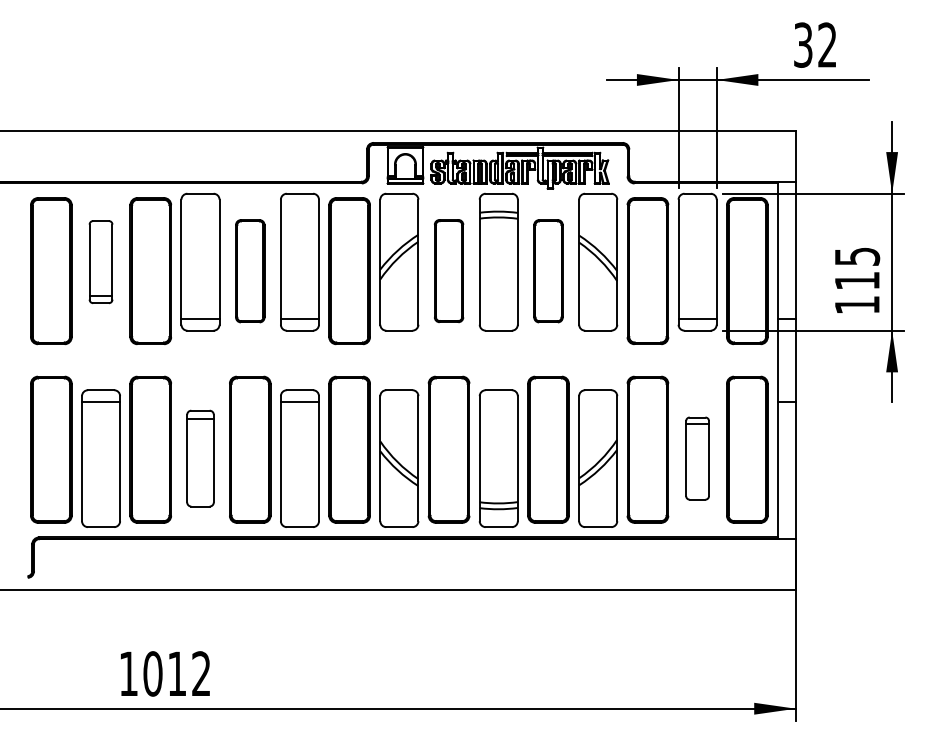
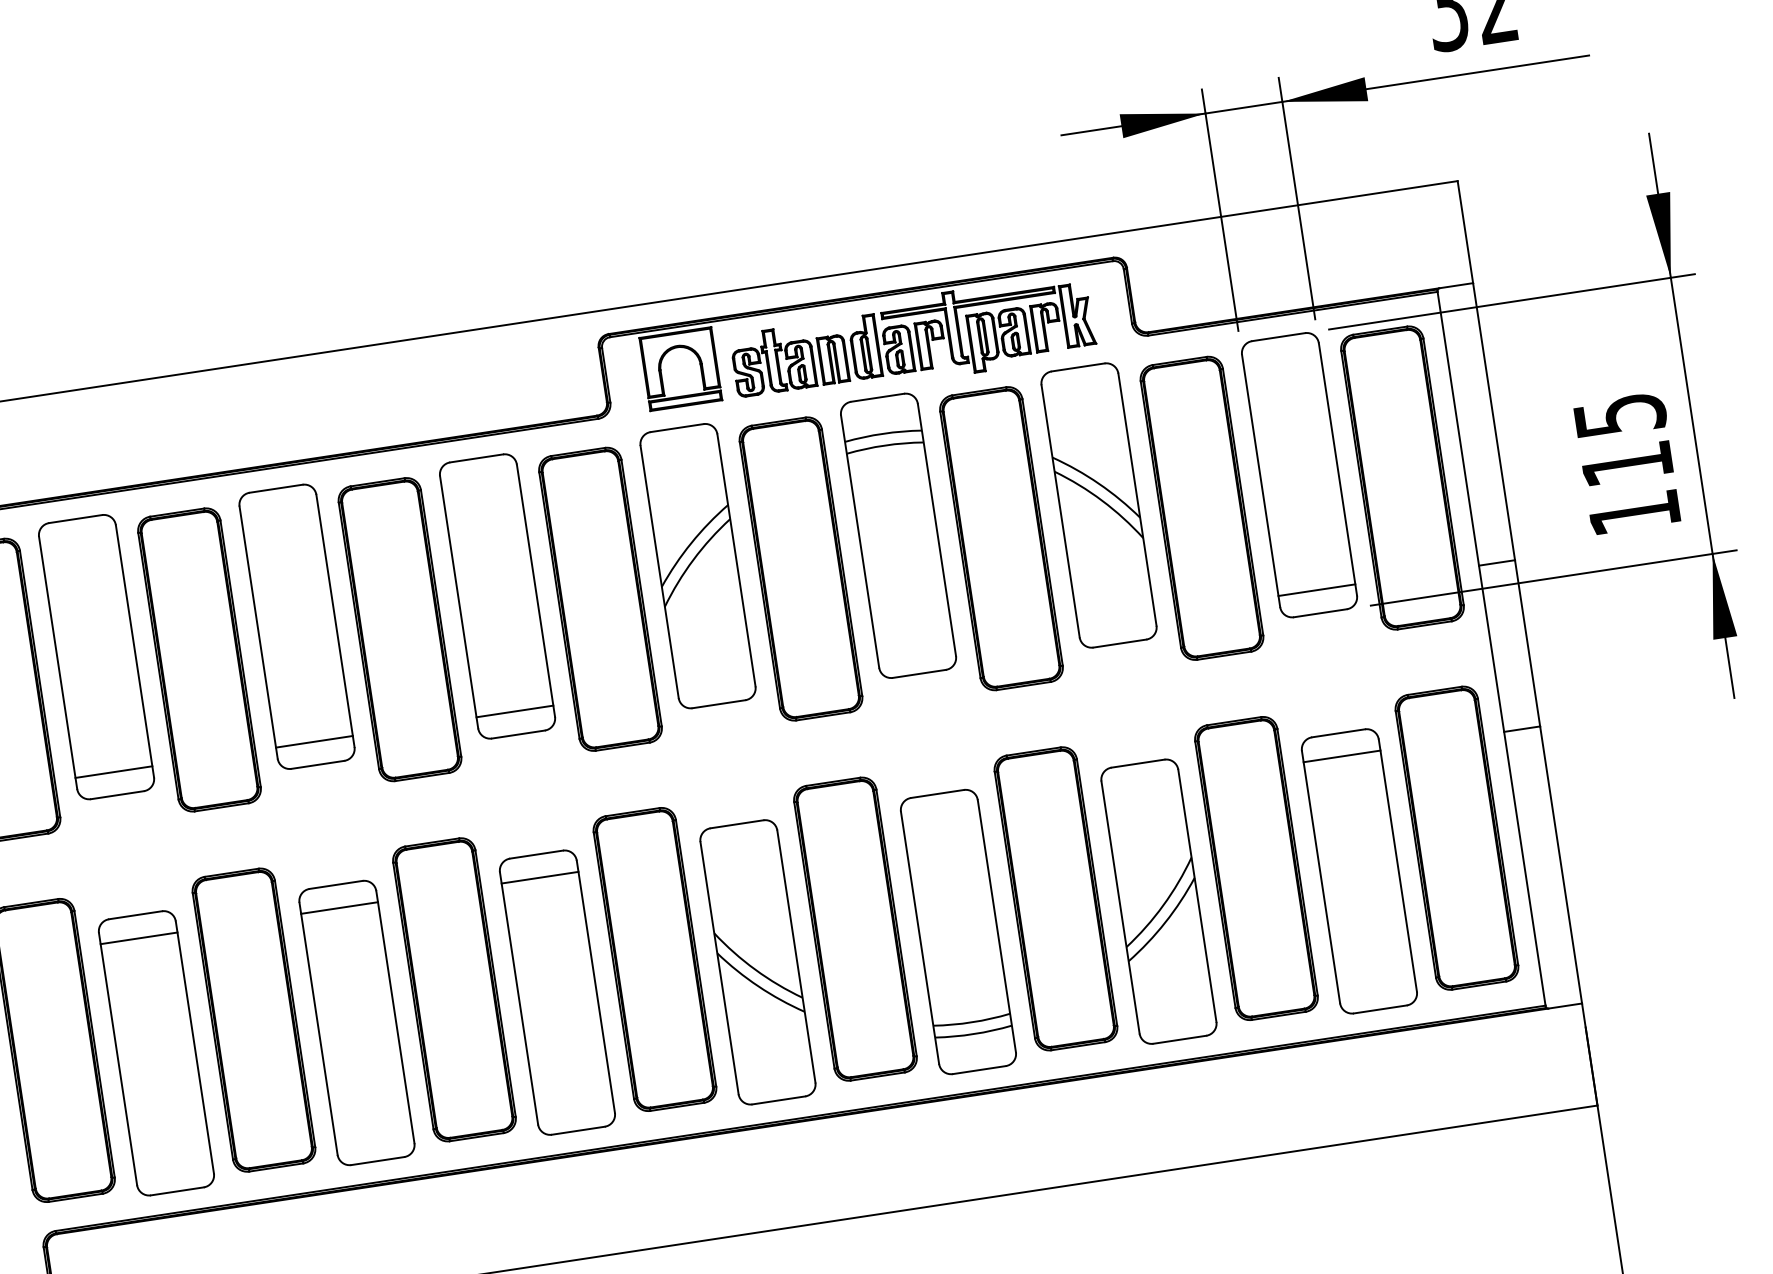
part: (100, 261) -> (95, 655), size x1.67
part: (448, 270) -> (799, 567), size x1.43
part: (250, 271) -> (400, 630), size x1.43
part: (548, 271) -> (1001, 539), size x1.43
part: (200, 458) -> (356, 1022), size x1.43
part: (697, 458) -> (1359, 871), size x1.67

